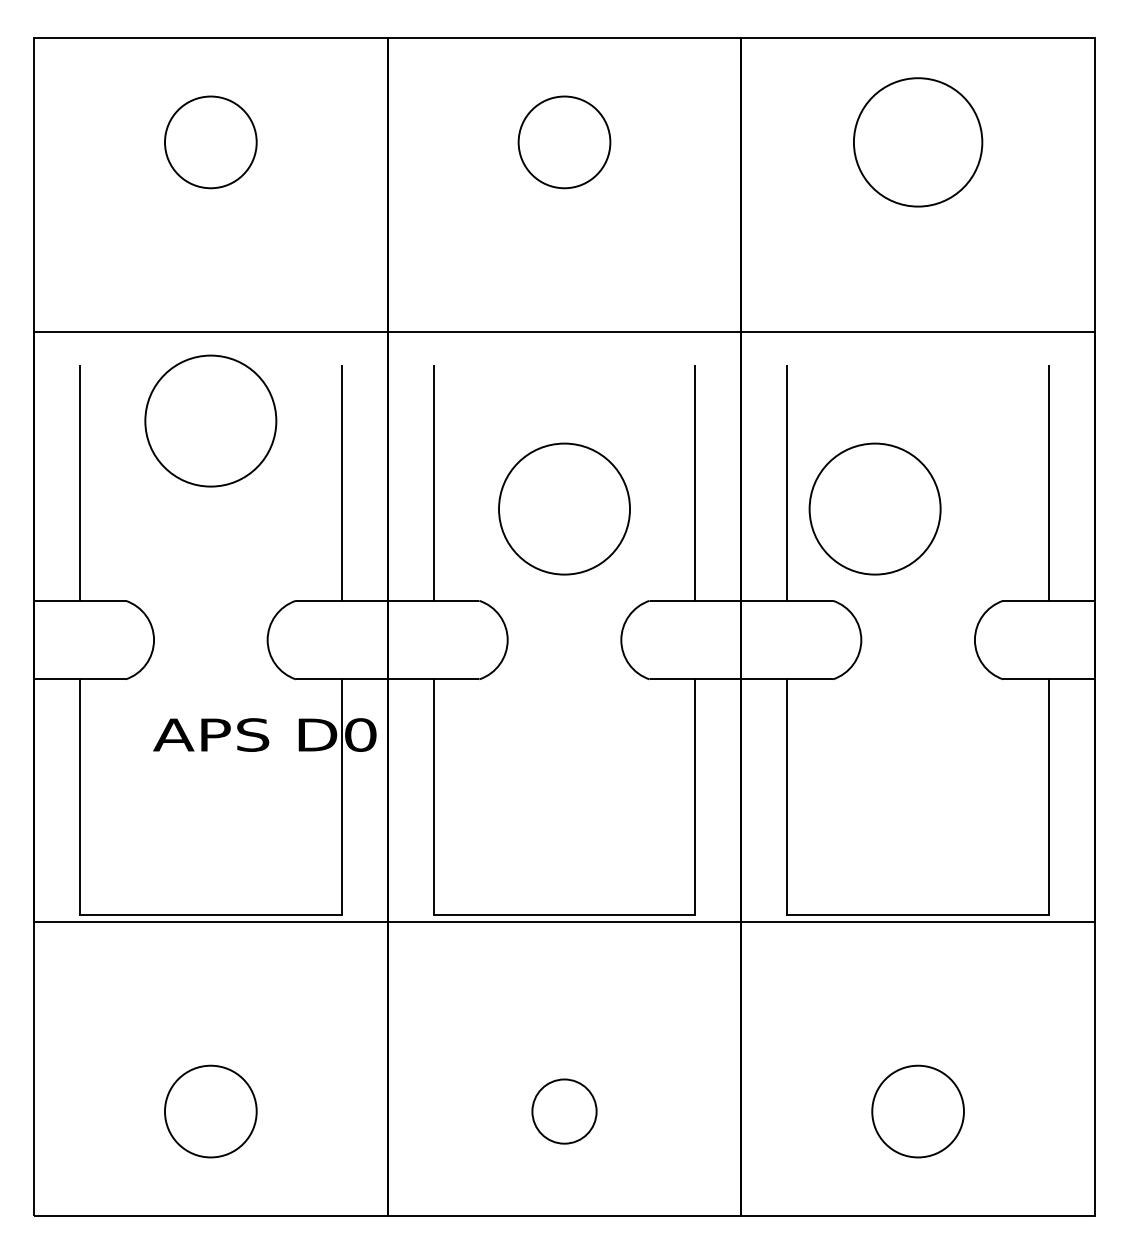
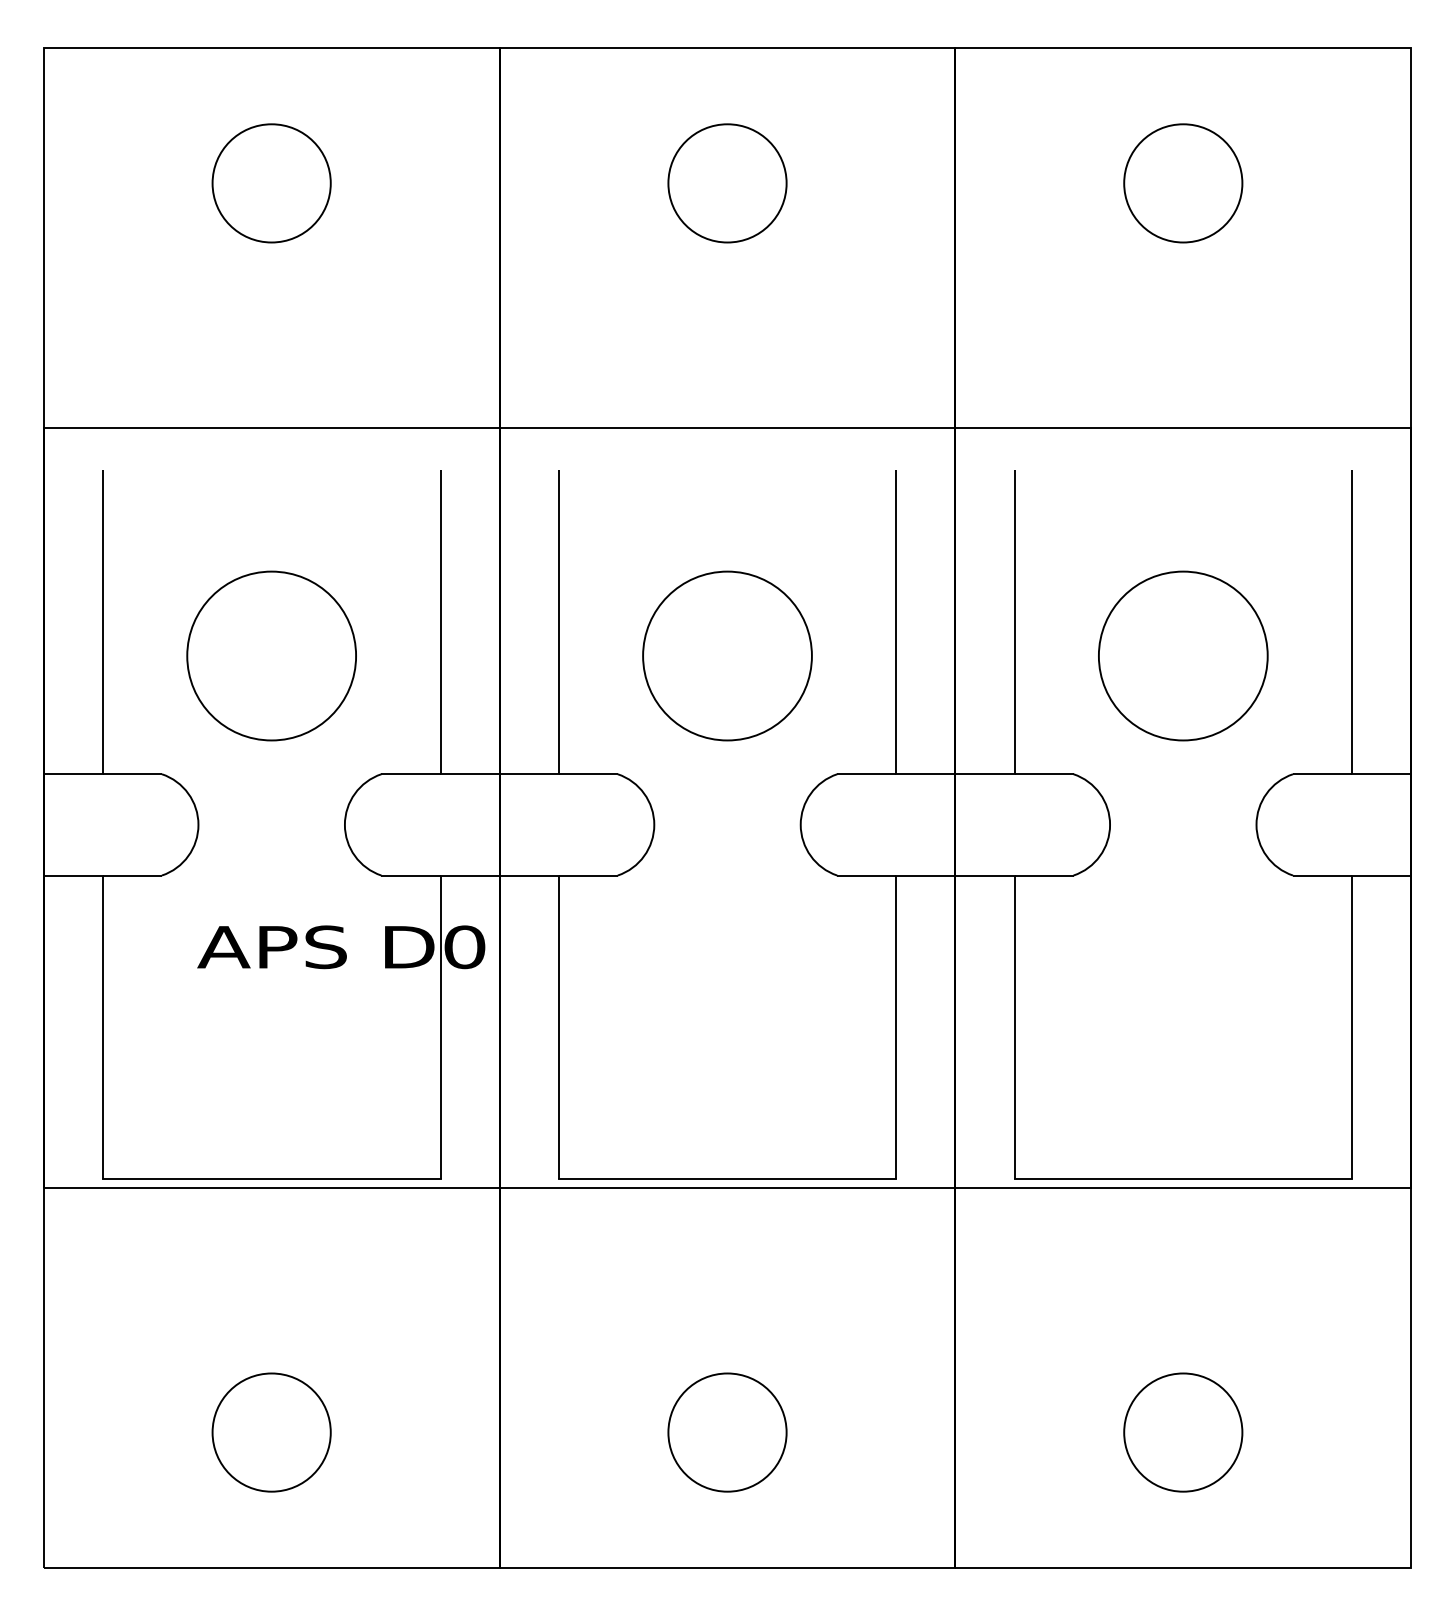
circle: (917, 142) -> (1182, 183), size x0.71
circle: (210, 420) -> (271, 655), moved
circle: (874, 508) -> (1182, 655), moved
circle: (564, 1111) -> (727, 1432), size x1.43

